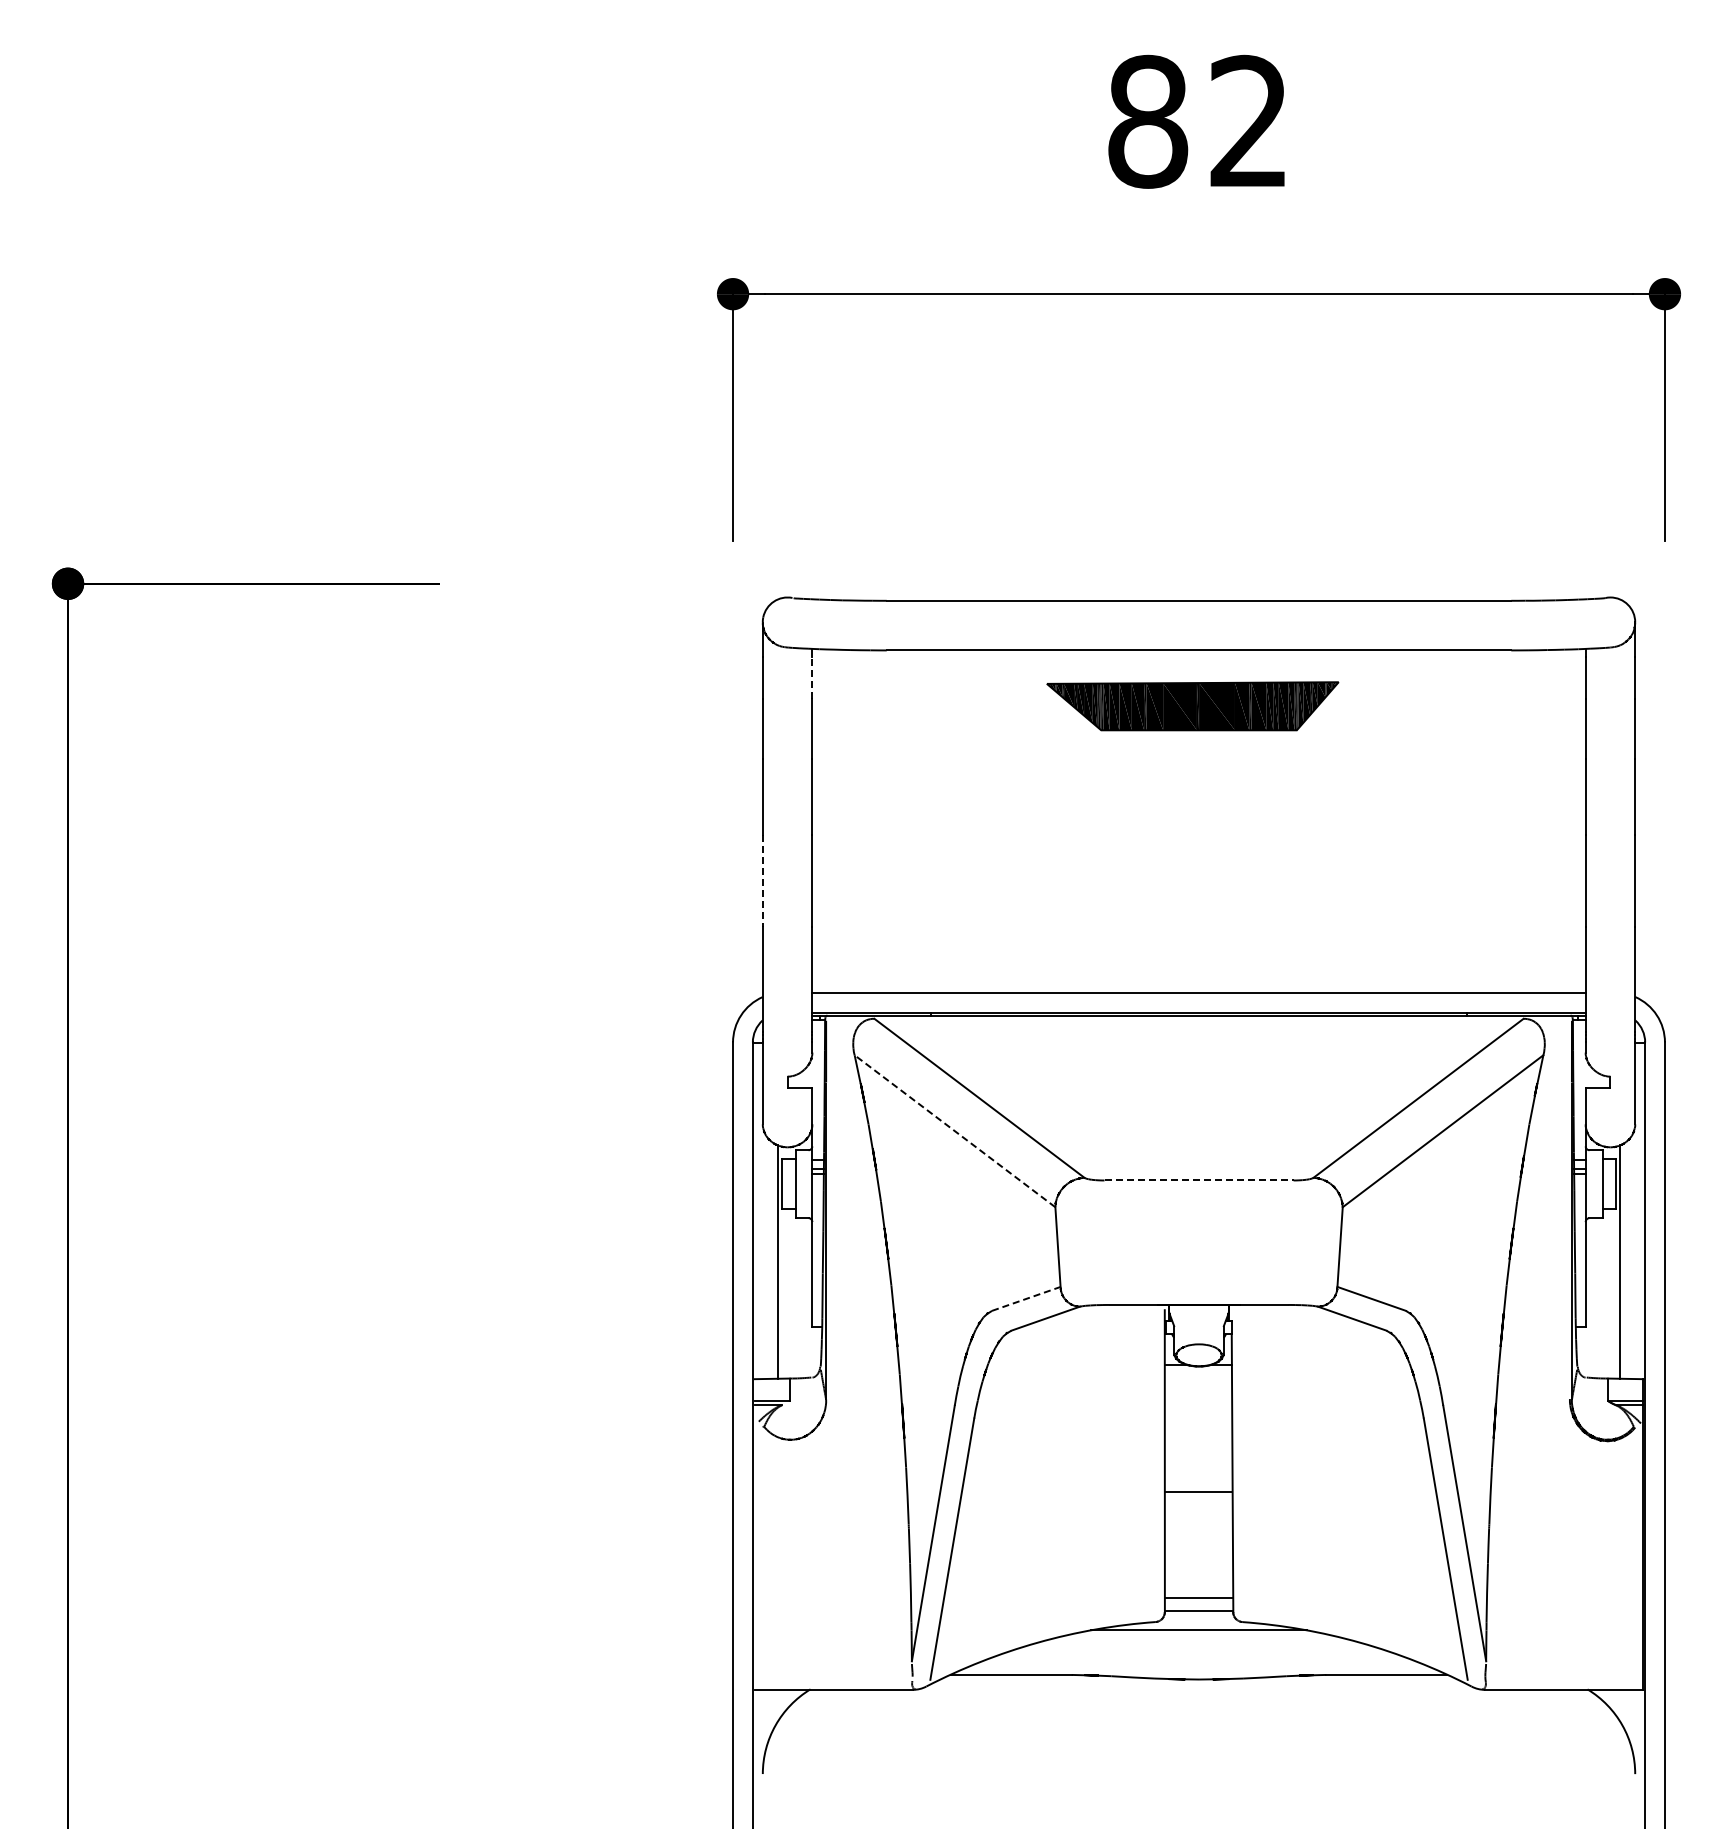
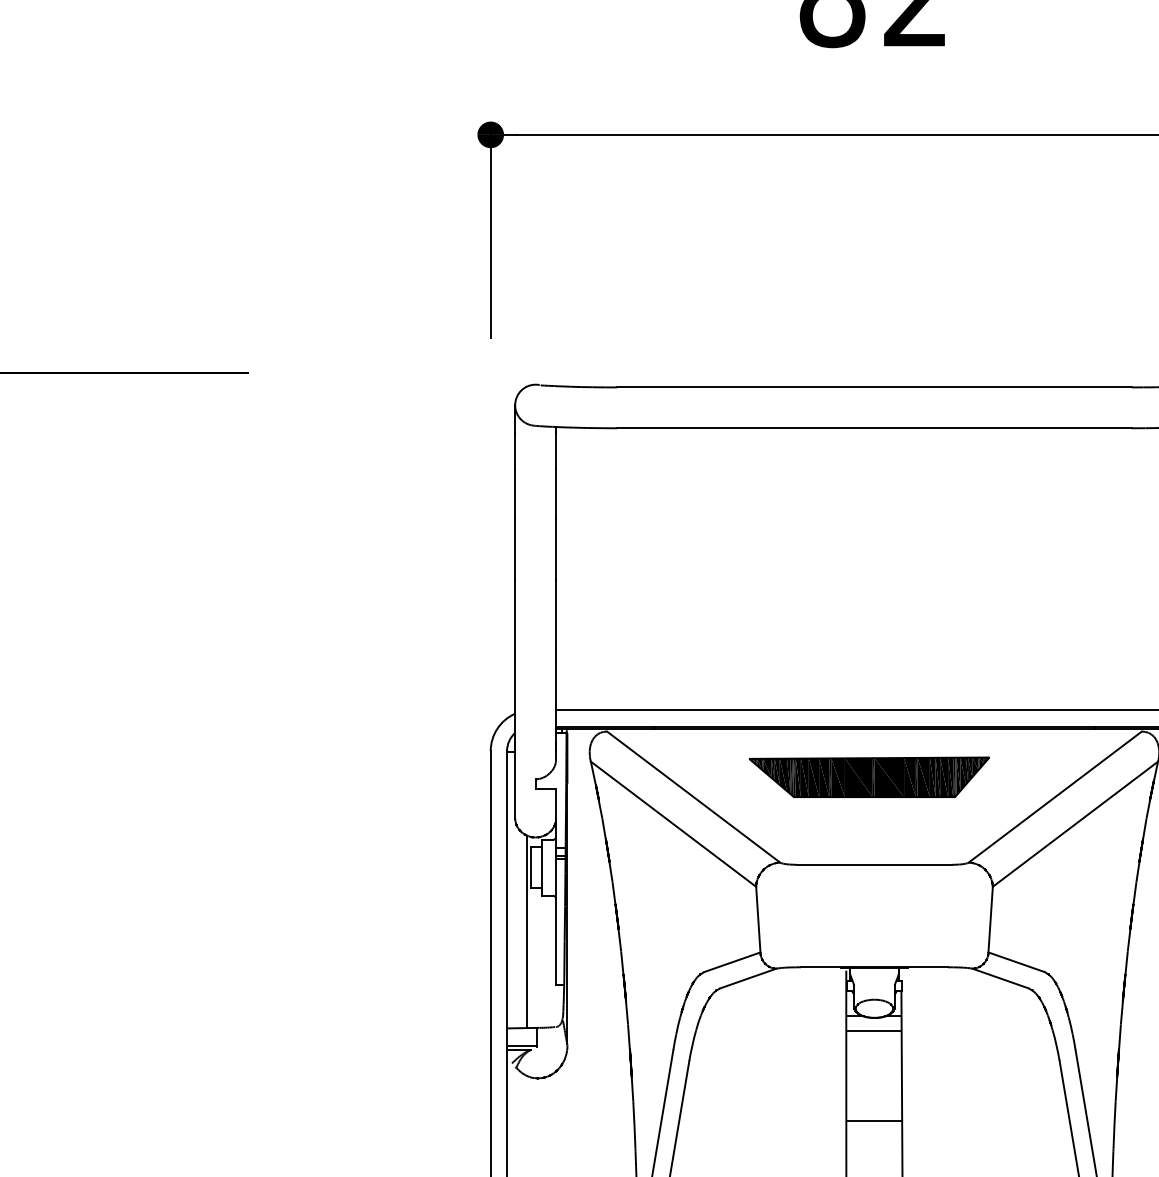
line: (812, 677) -> (556, 450), dashed -> solid
part: (1192, 706) -> (869, 777), moved
line: (762, 880) -> (514, 617), dashed -> solid
line: (955, 1131) -> (673, 824), dashed -> solid
line: (1199, 1180) -> (874, 864), dashed -> solid
line: (1026, 1298) -> (732, 961), dashed -> solid
line: (1198, 1382) -> (874, 1031), added

